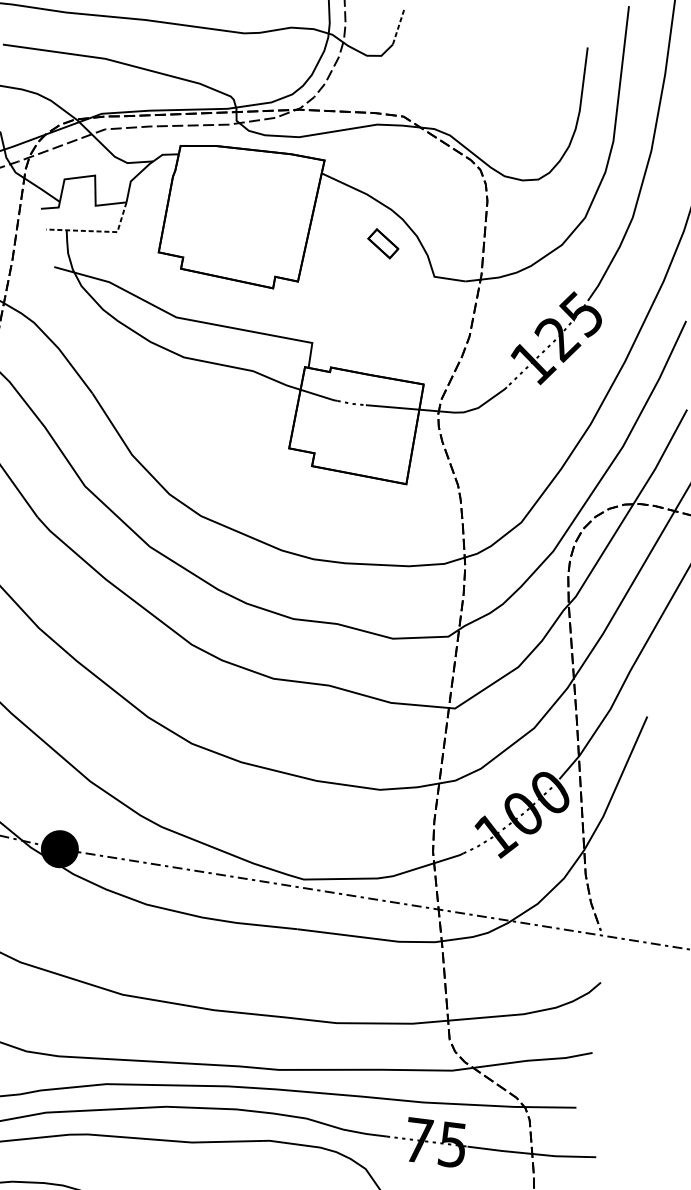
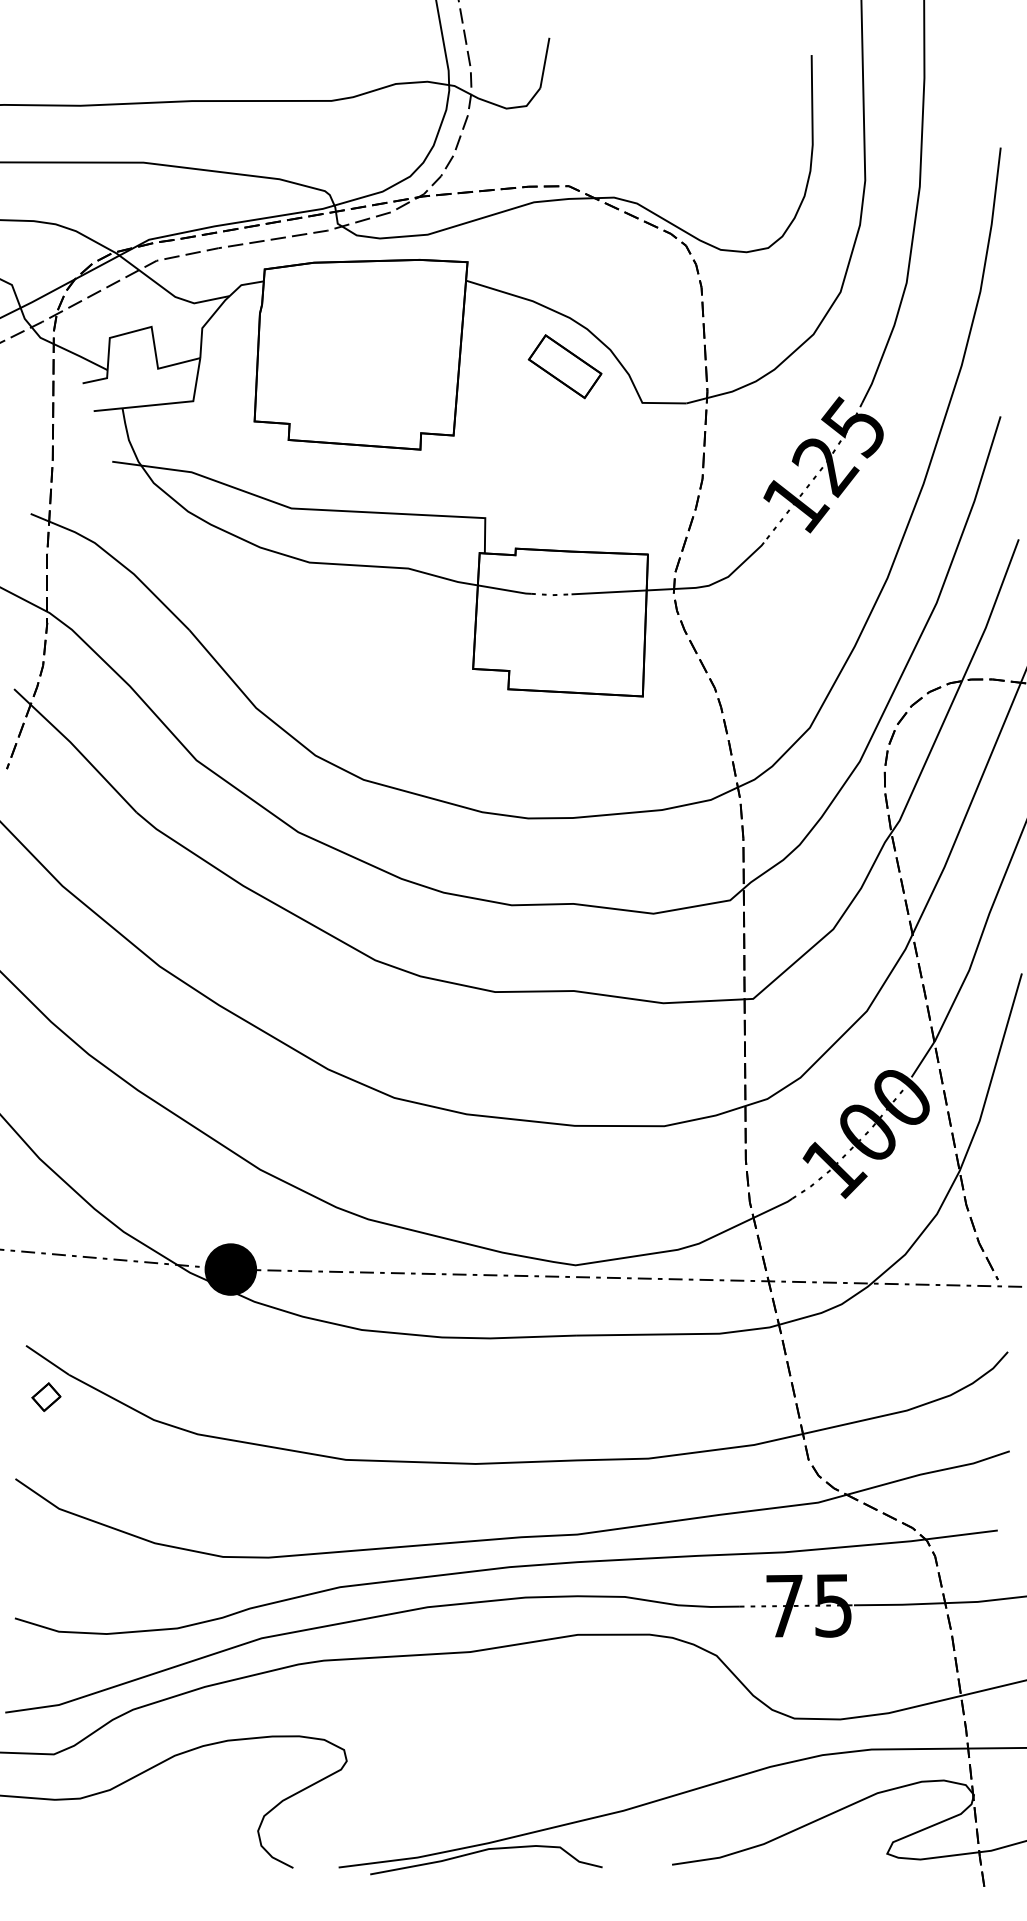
line: (398, 26) -> (544, 62), dashed -> solid
line: (97, 231) -> (165, 403), dashed -> solid
part: (382, 243) -> (564, 366), size x1.67

